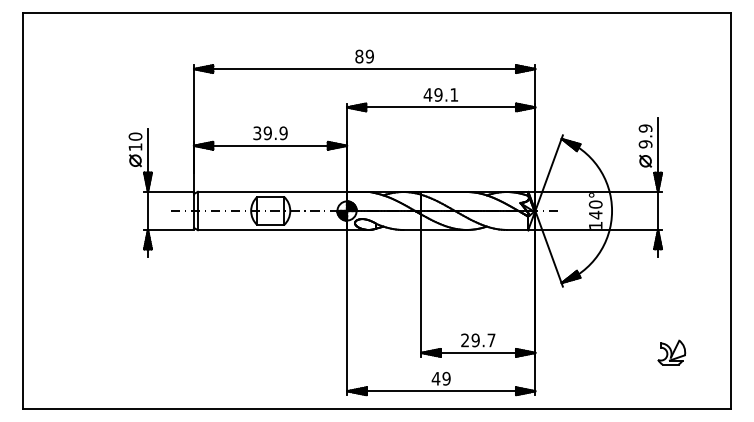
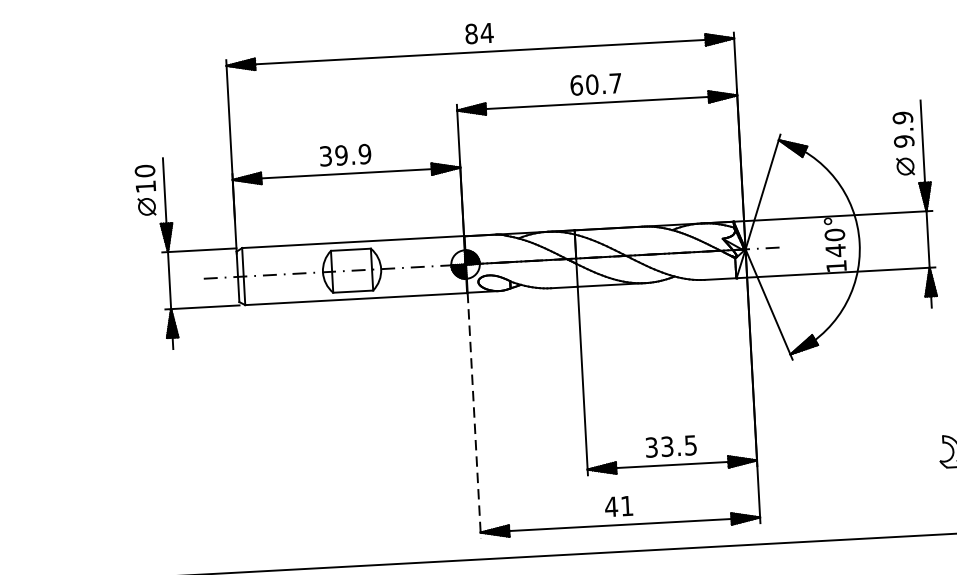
text: (369, 56) -> (486, 33), 89 -> 84
text: (440, 94) -> (595, 83), 49.1 -> 60.7
line: (347, 312) -> (474, 415), solid -> dashed
text: (478, 340) -> (671, 446), 29.7 -> 33.5
text: (446, 378) -> (626, 505), 49 -> 41

